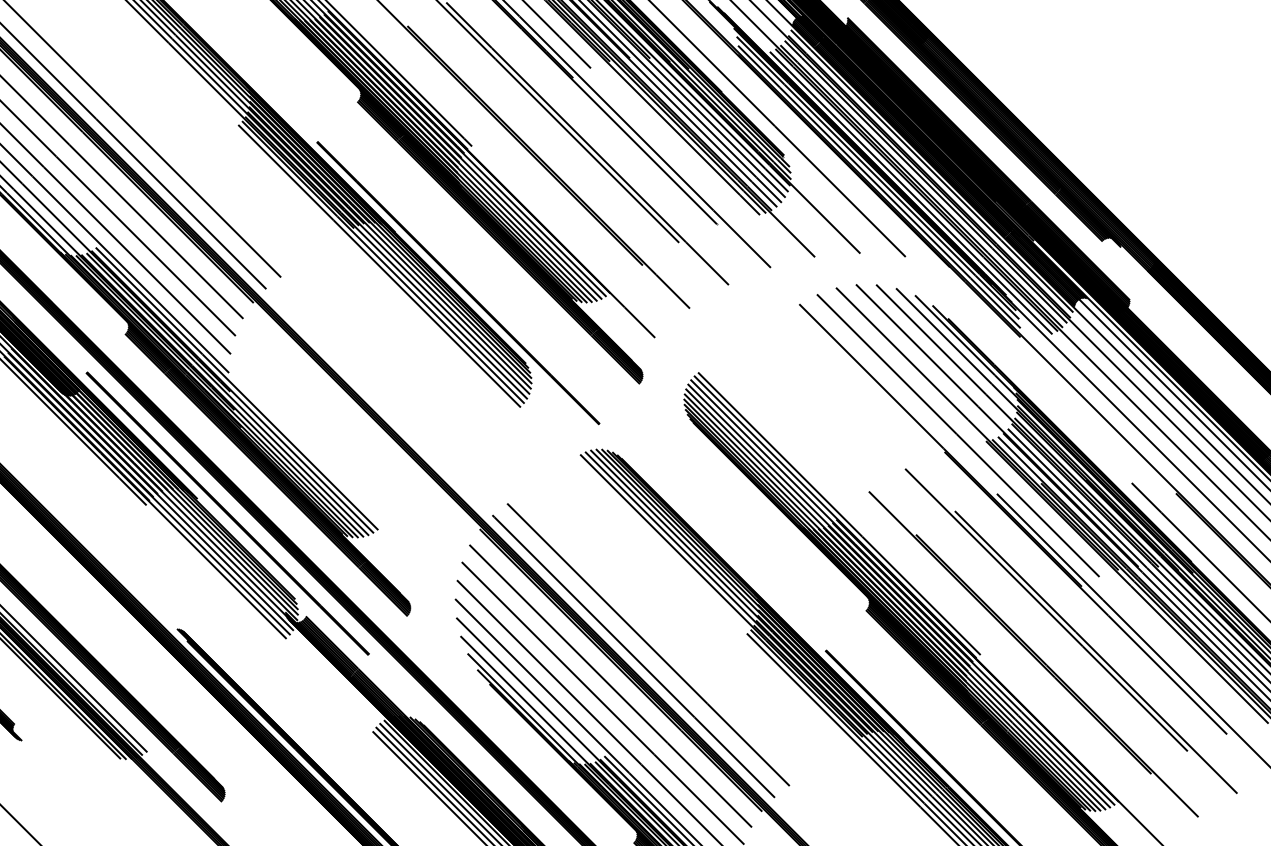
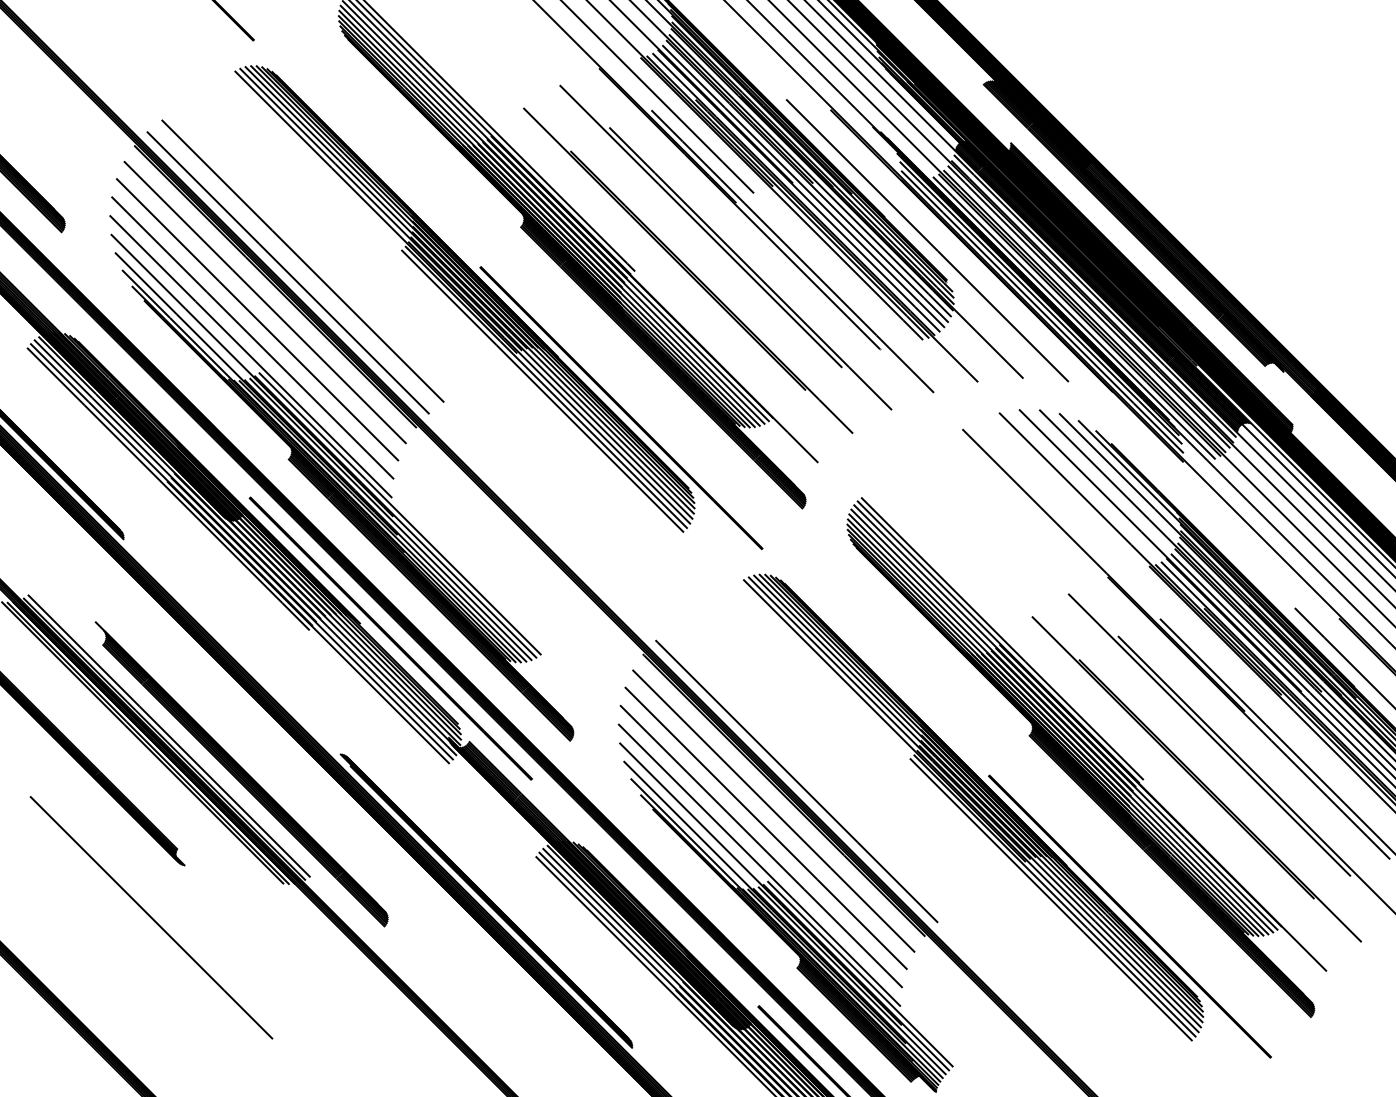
line: (957, 435) -> (1120, 560), removed
line: (648, 644) -> (811, 769), removed

